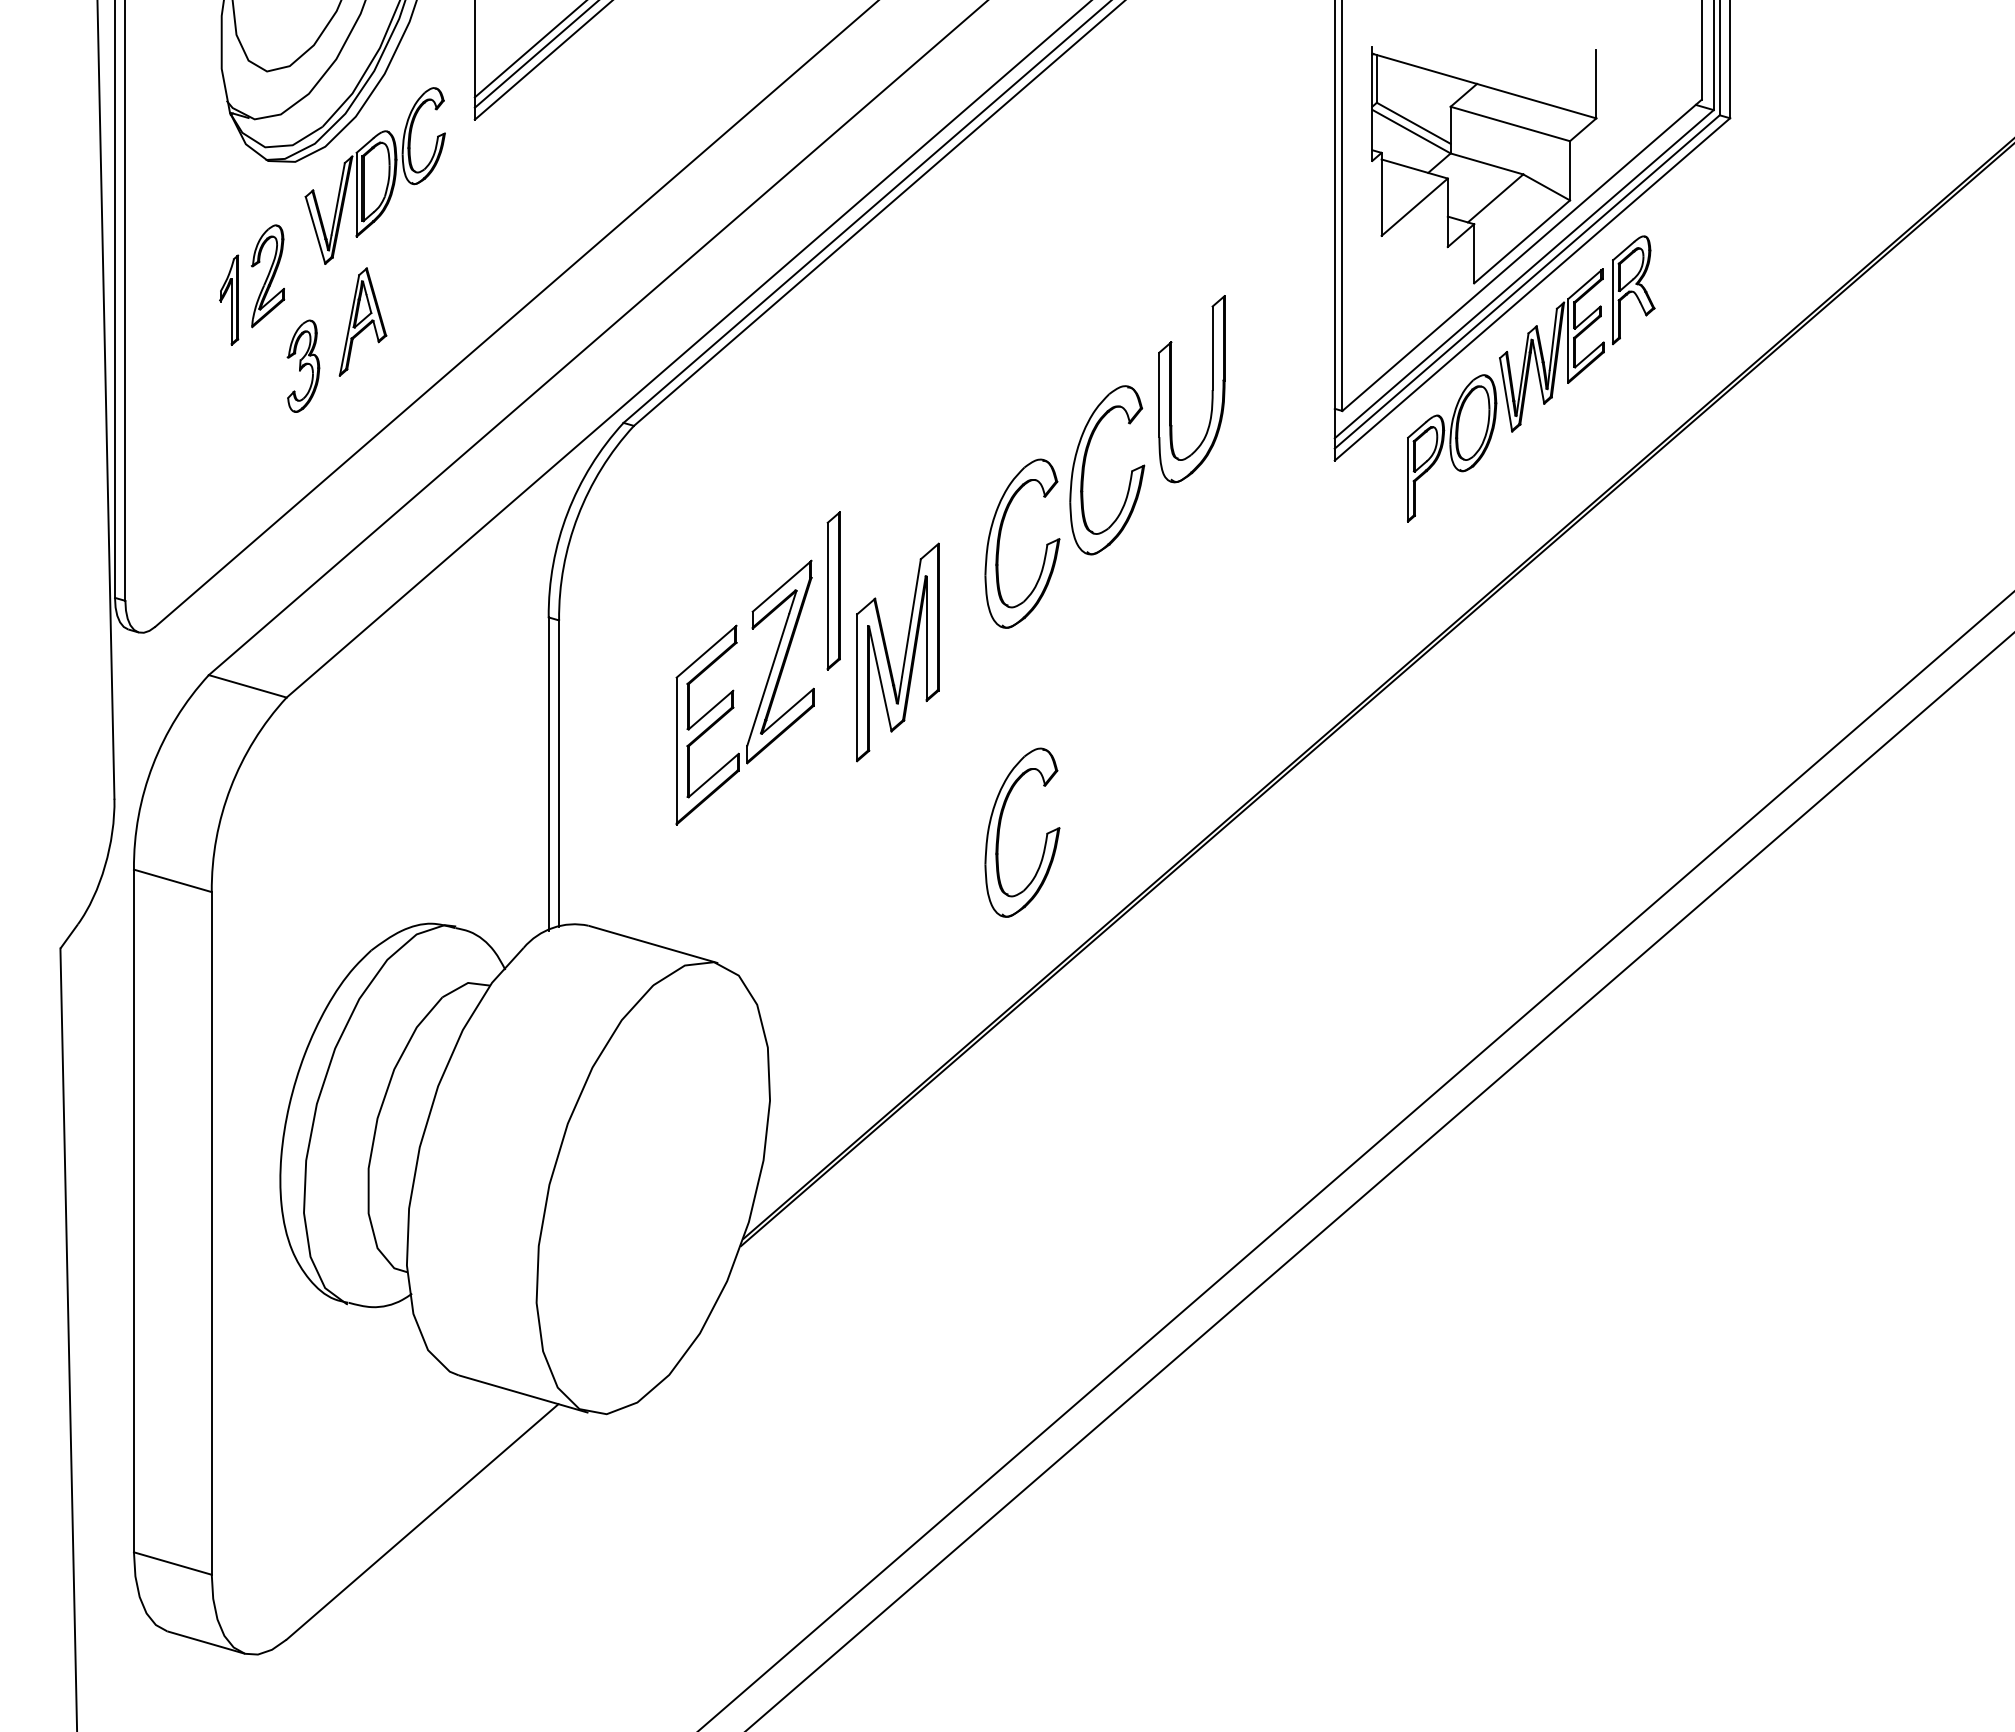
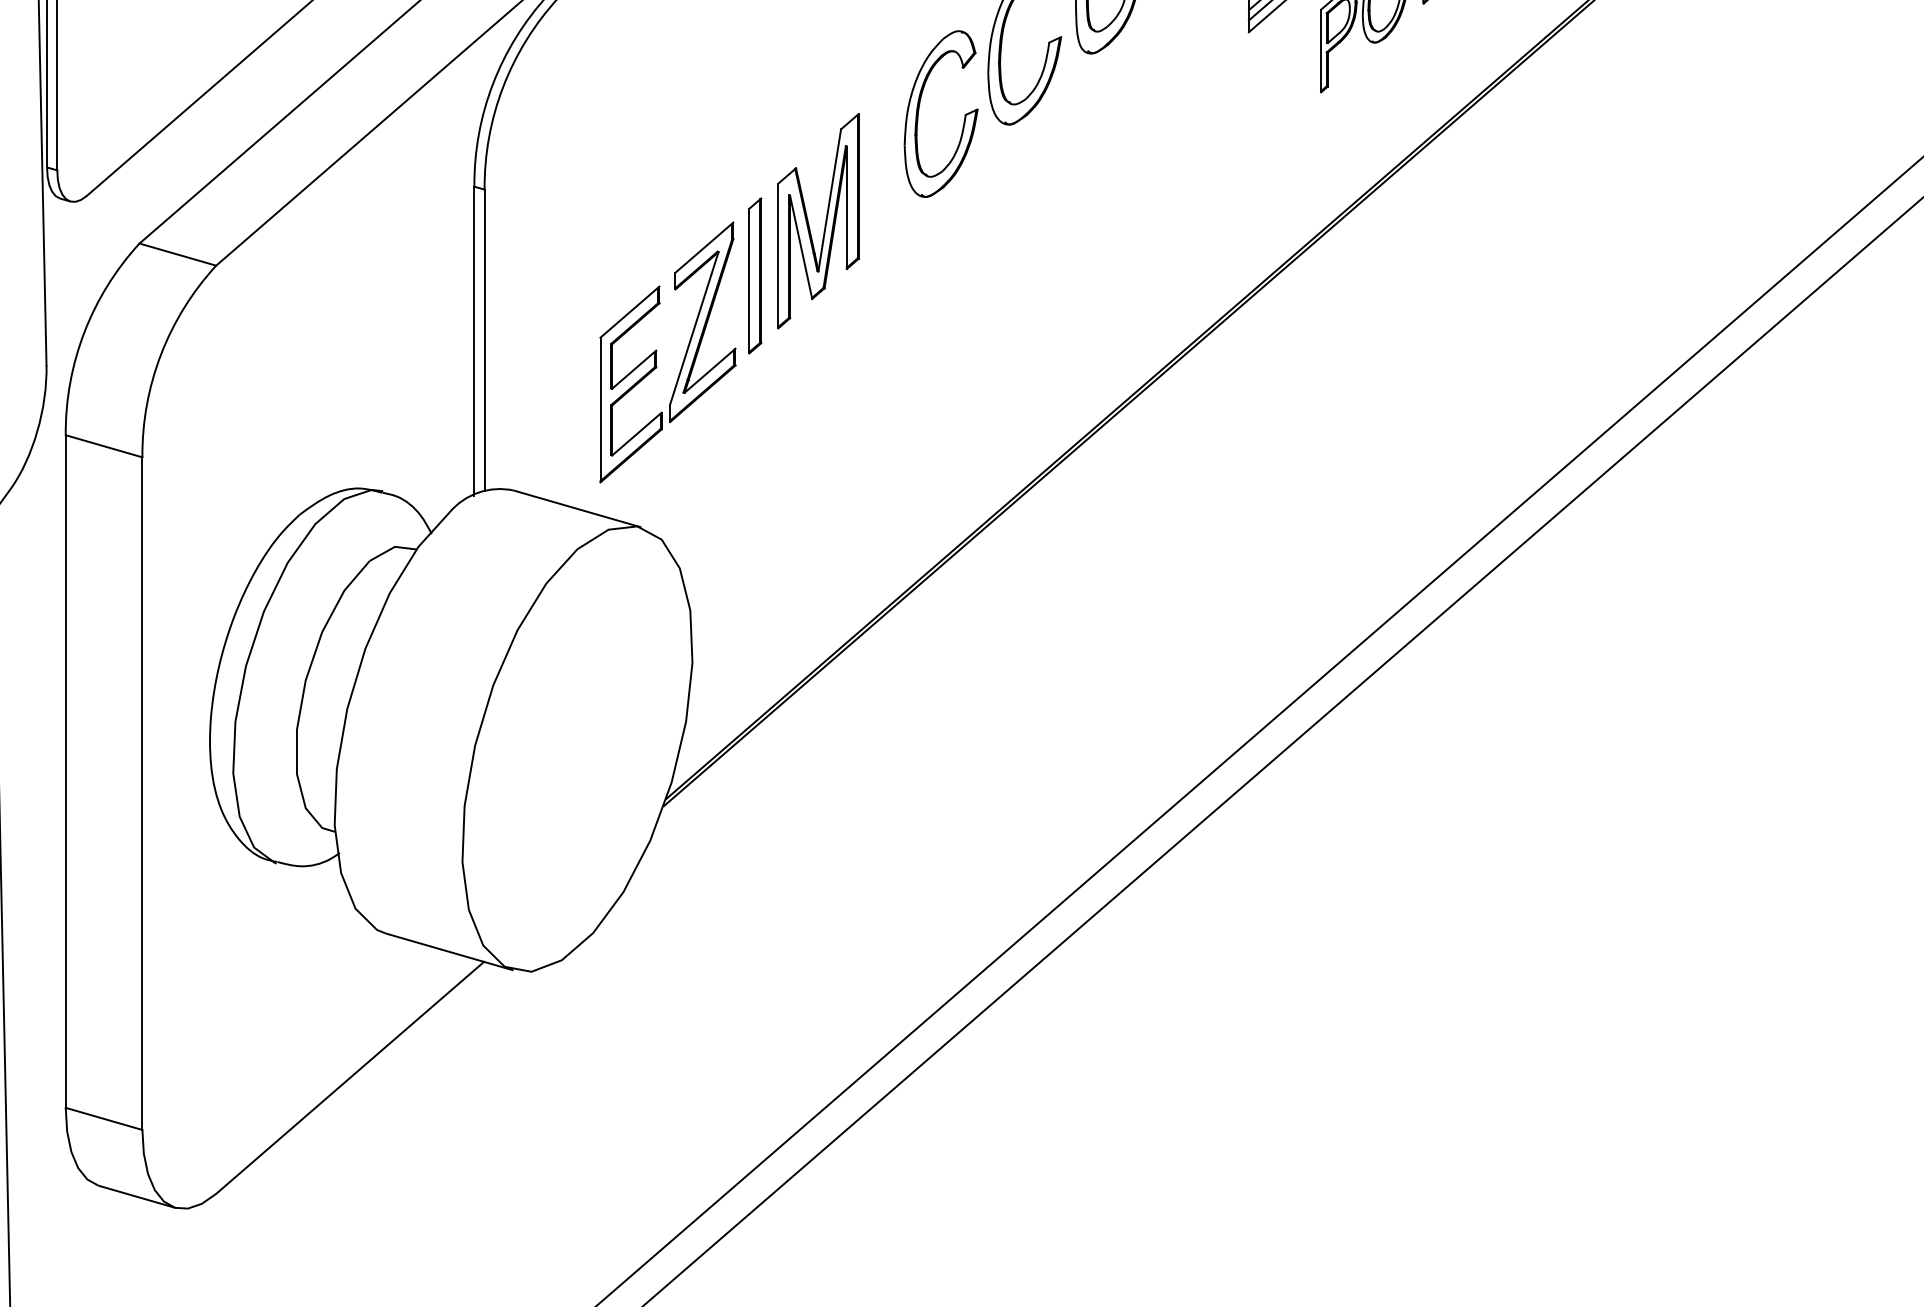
part: (833, 590) -> (754, 275), moved
part: (734, 690) -> (657, 350), moved
part: (1000, 828) -> (919, 394), removed

